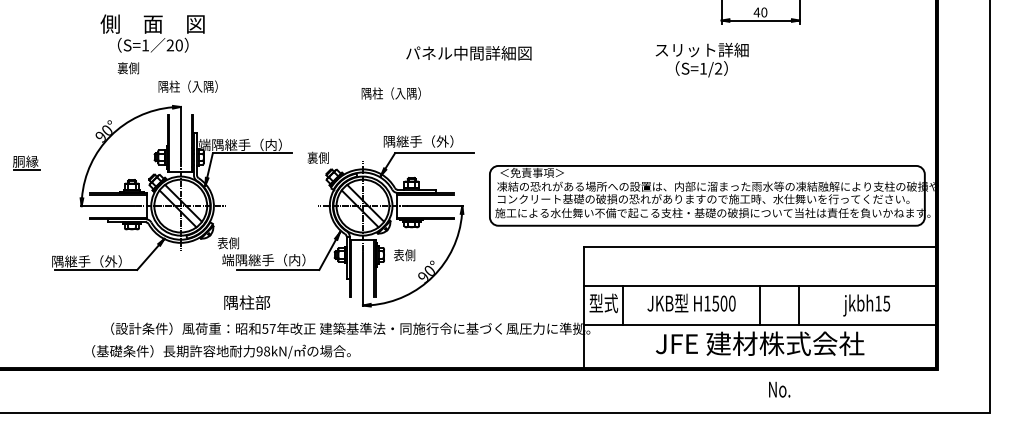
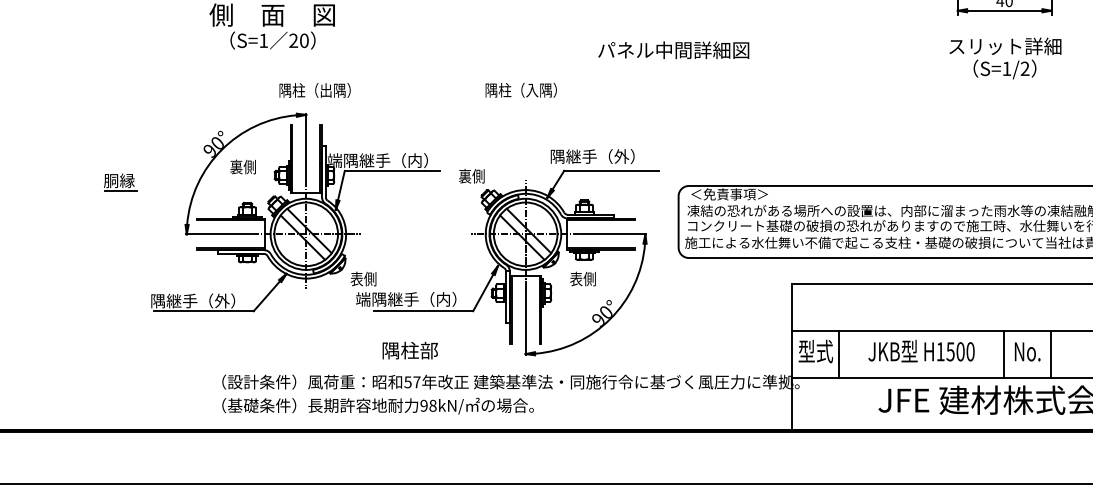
text: (468, 53) -> (673, 50), moved
text: (701, 59) -> (1004, 57), moved
text: (127, 68) -> (242, 167), moved
text: (197, 86) -> (326, 90), 隅柱（入隅） -> 隅柱（出隅）
text: (390, 93) -> (520, 90), moved
text: (404, 255) -> (582, 279), moved
text: (247, 302) -> (410, 350), moved
text: (221, 351) -> (378, 405), moved
text: (779, 389) -> (1027, 351), moved

